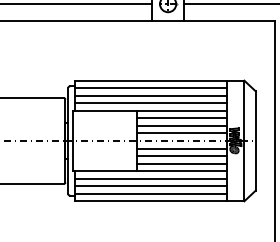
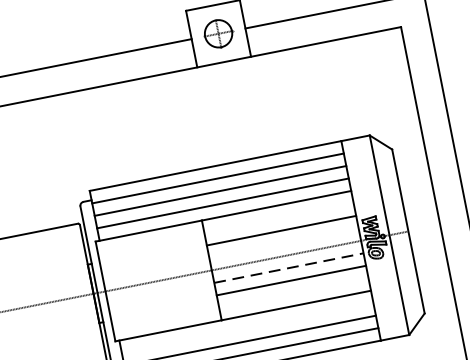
line: (181, 118) -> (278, 218), removed
line: (181, 133) -> (283, 243), removed
line: (182, 148) -> (289, 267), solid -> dashed
line: (181, 163) -> (292, 293), removed
line: (151, 178) -> (248, 327), removed

